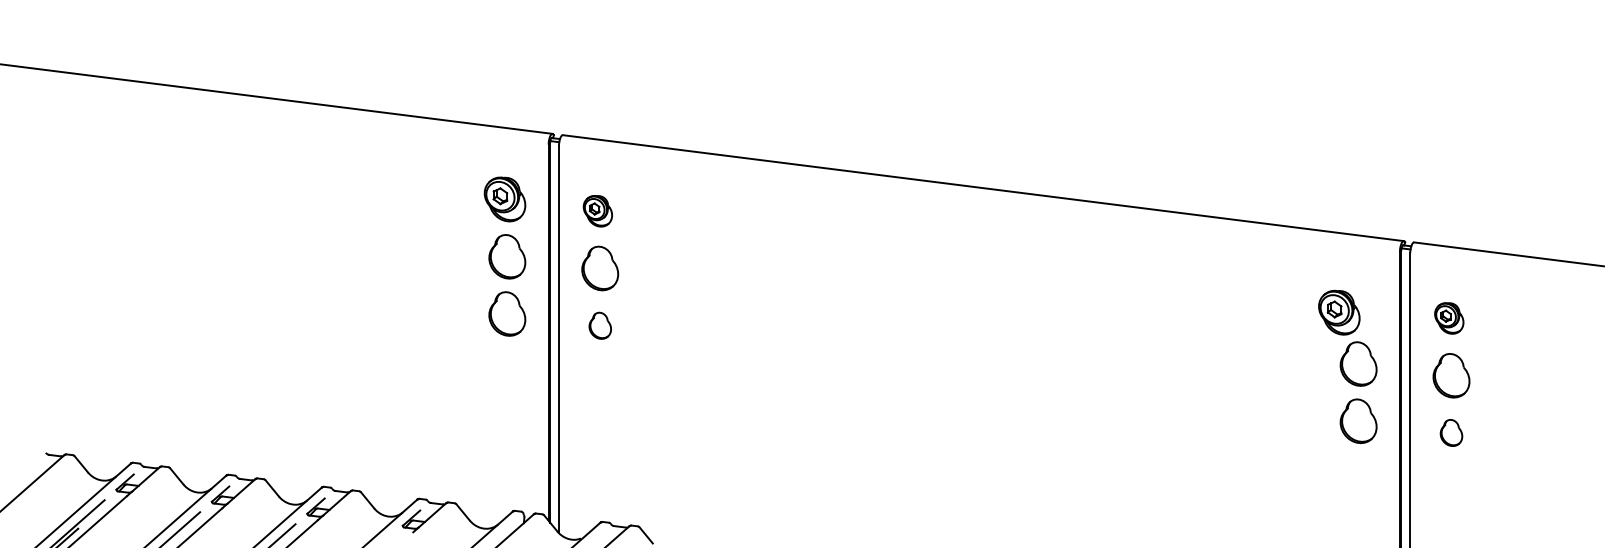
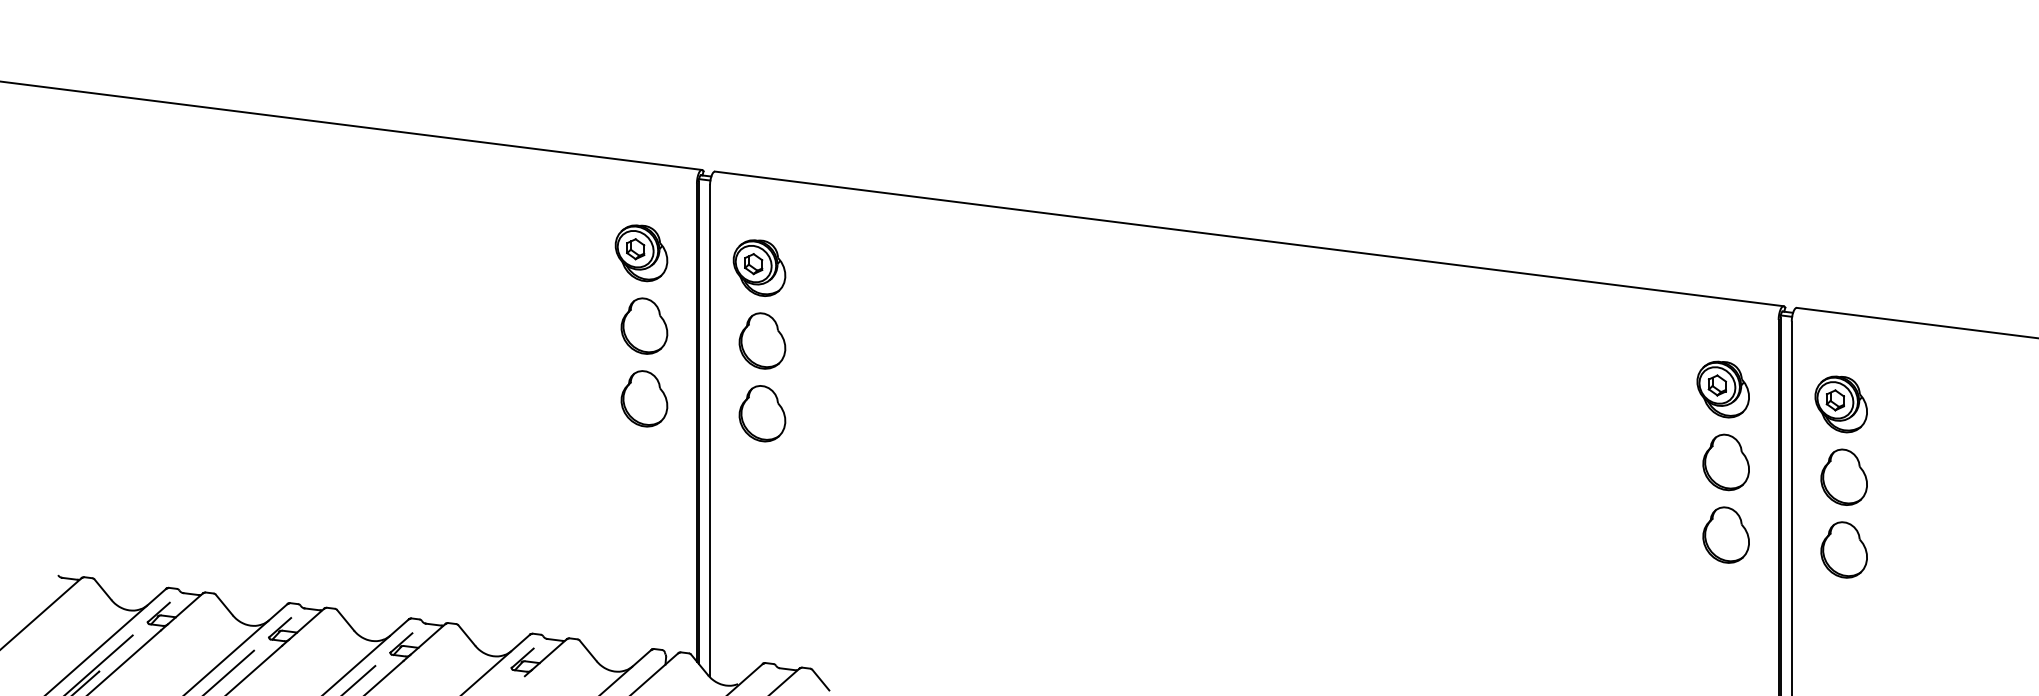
part: (597, 211) -> (759, 268), size x1.43
part: (1339, 312) -> (1723, 389), moved
part: (1449, 318) -> (1841, 404), size x1.43
part: (600, 325) -> (762, 413), size x1.67
part: (1451, 432) -> (1844, 549), size x1.67

